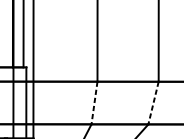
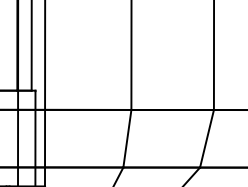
line: (153, 102) -> (207, 138), dashed -> solid
line: (94, 103) -> (127, 139), dashed -> solid

